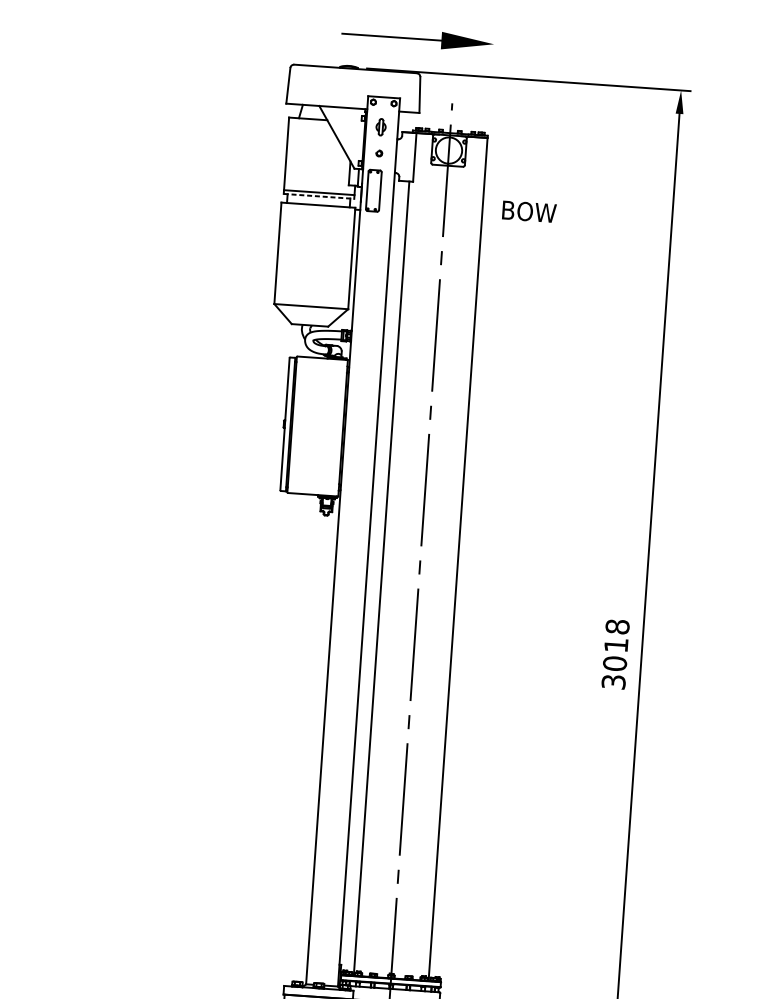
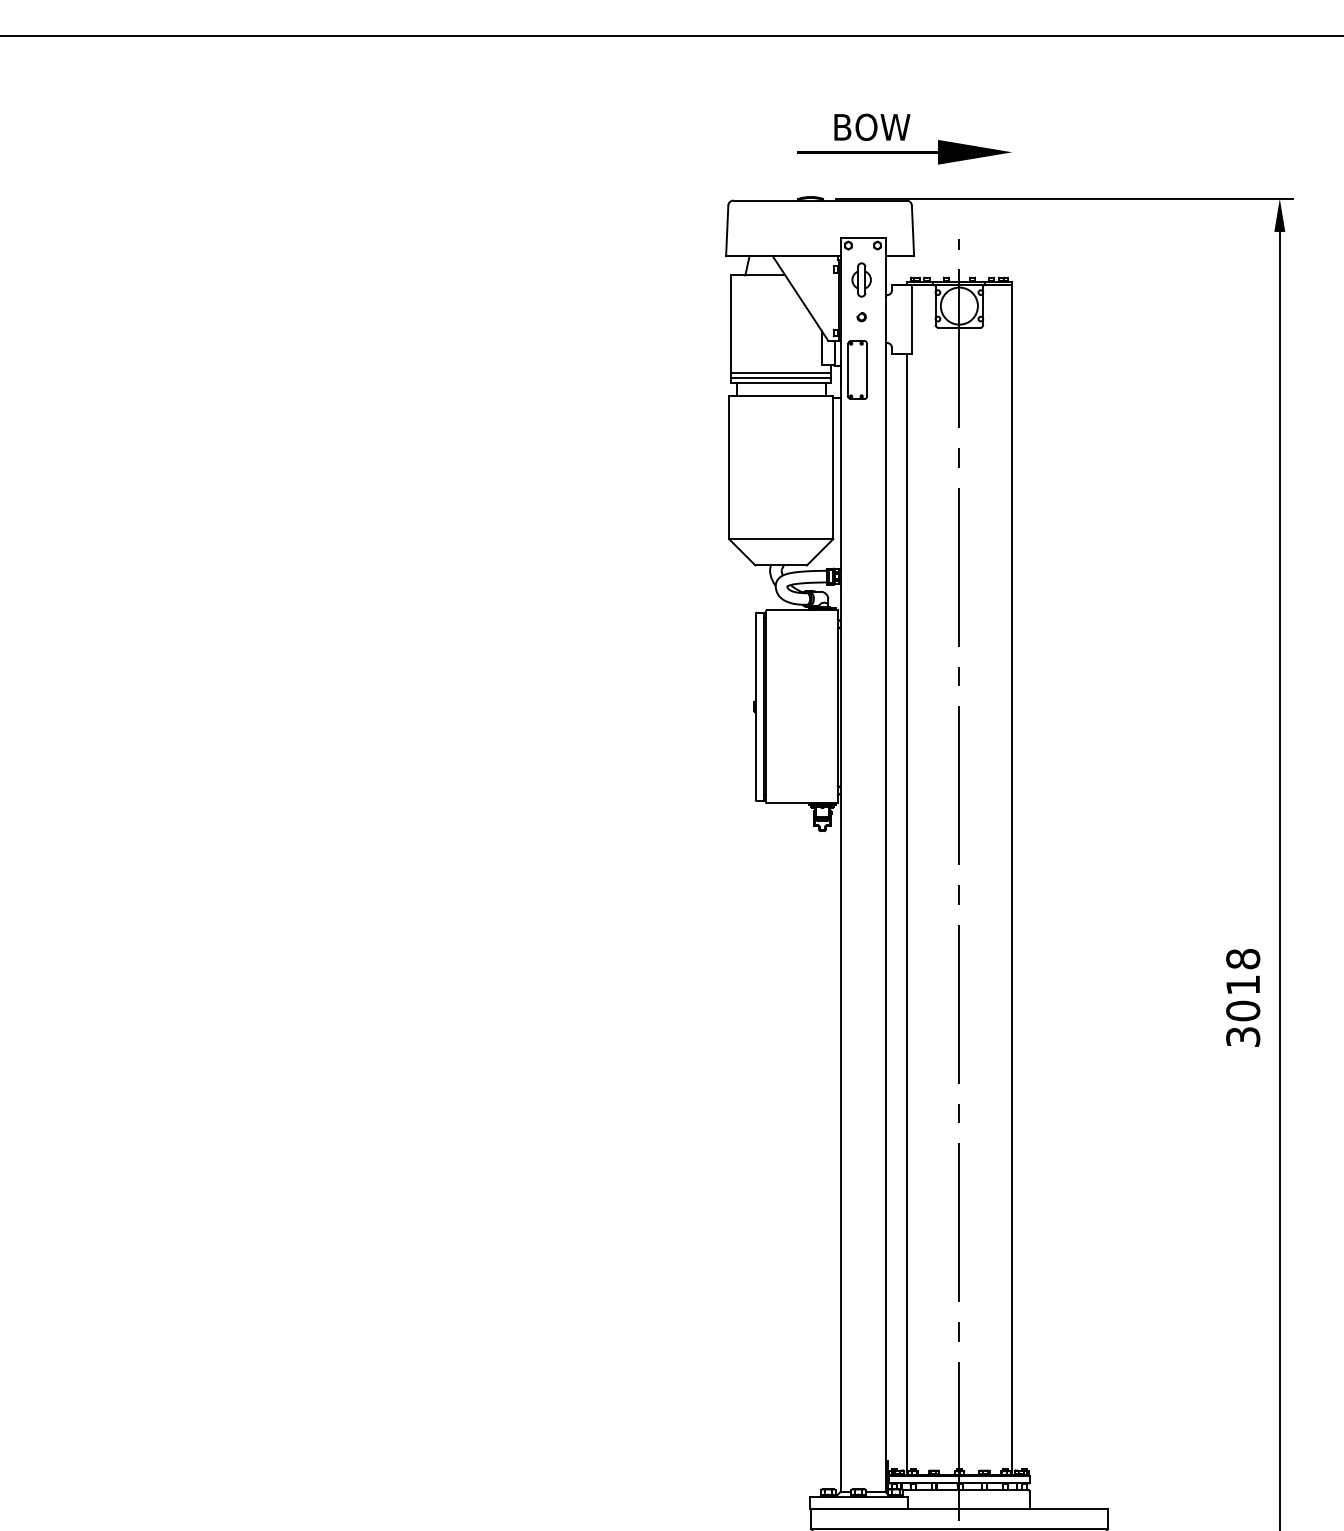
part: (381, 126) -> (861, 279), size x1.43
line: (319, 188) -> (780, 372), added
line: (319, 196) -> (781, 383), dashed -> solid
text: (529, 211) -> (872, 126), moved

